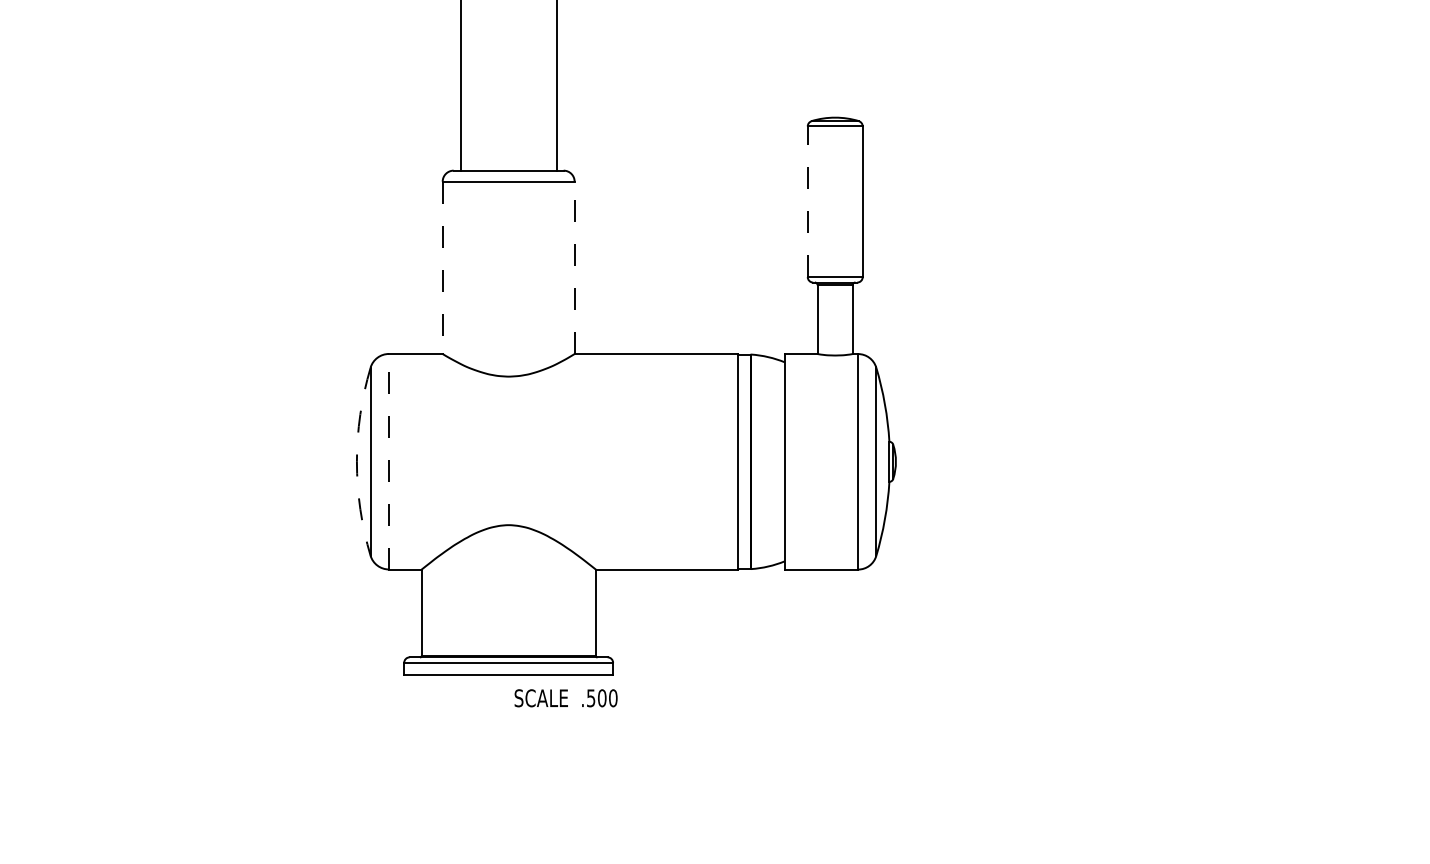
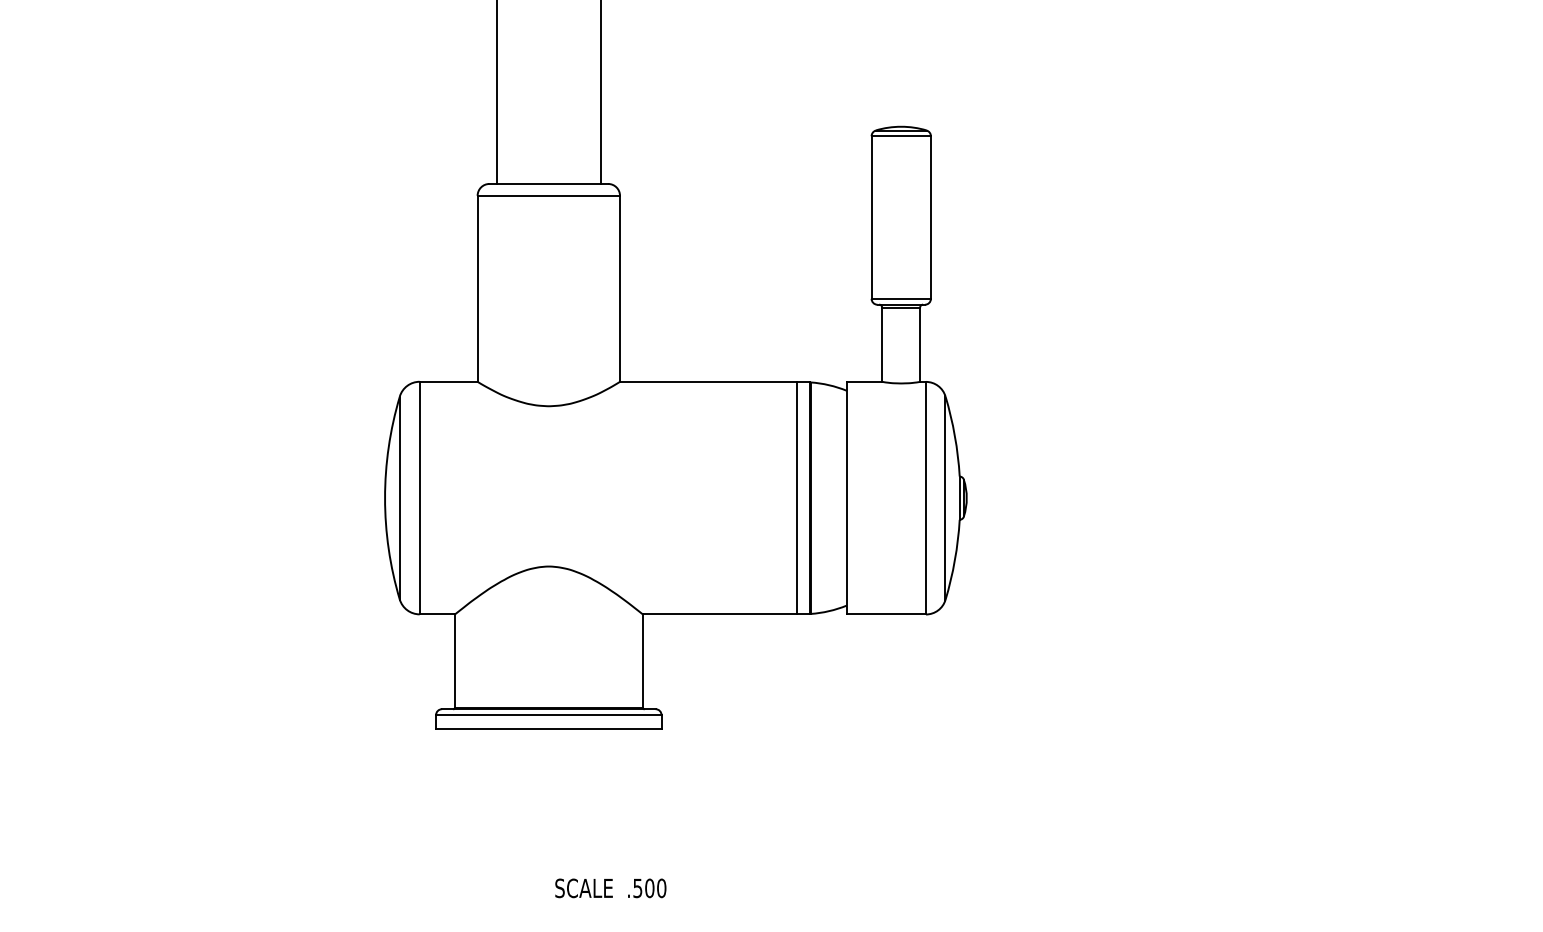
line: (807, 201) -> (871, 217), dashed -> solid
line: (575, 267) -> (620, 288), dashed -> solid
line: (442, 268) -> (477, 289), dashed -> solid
line: (388, 461) -> (419, 497), dashed -> solid
arc: (357, 462) -> (385, 498), dashed -> solid
text: (565, 698) -> (610, 888), moved

